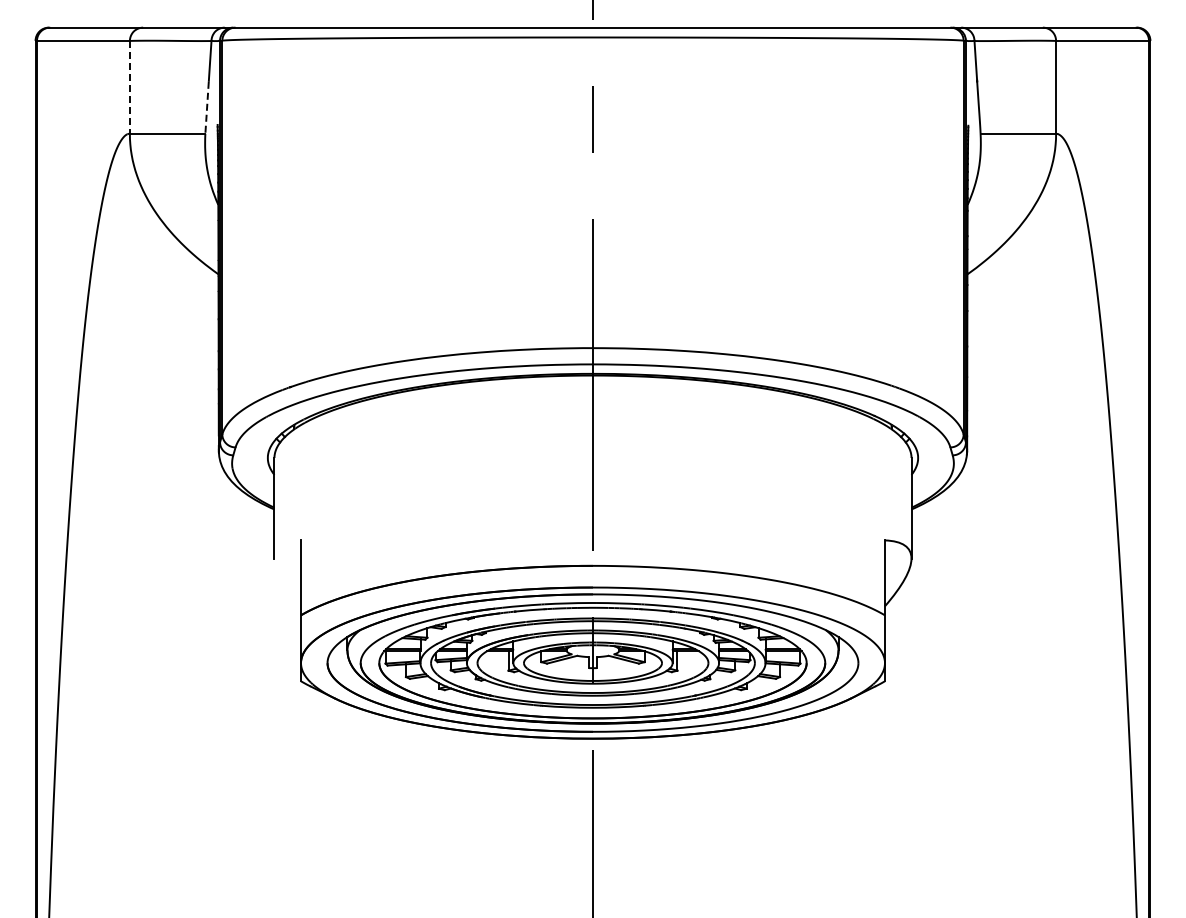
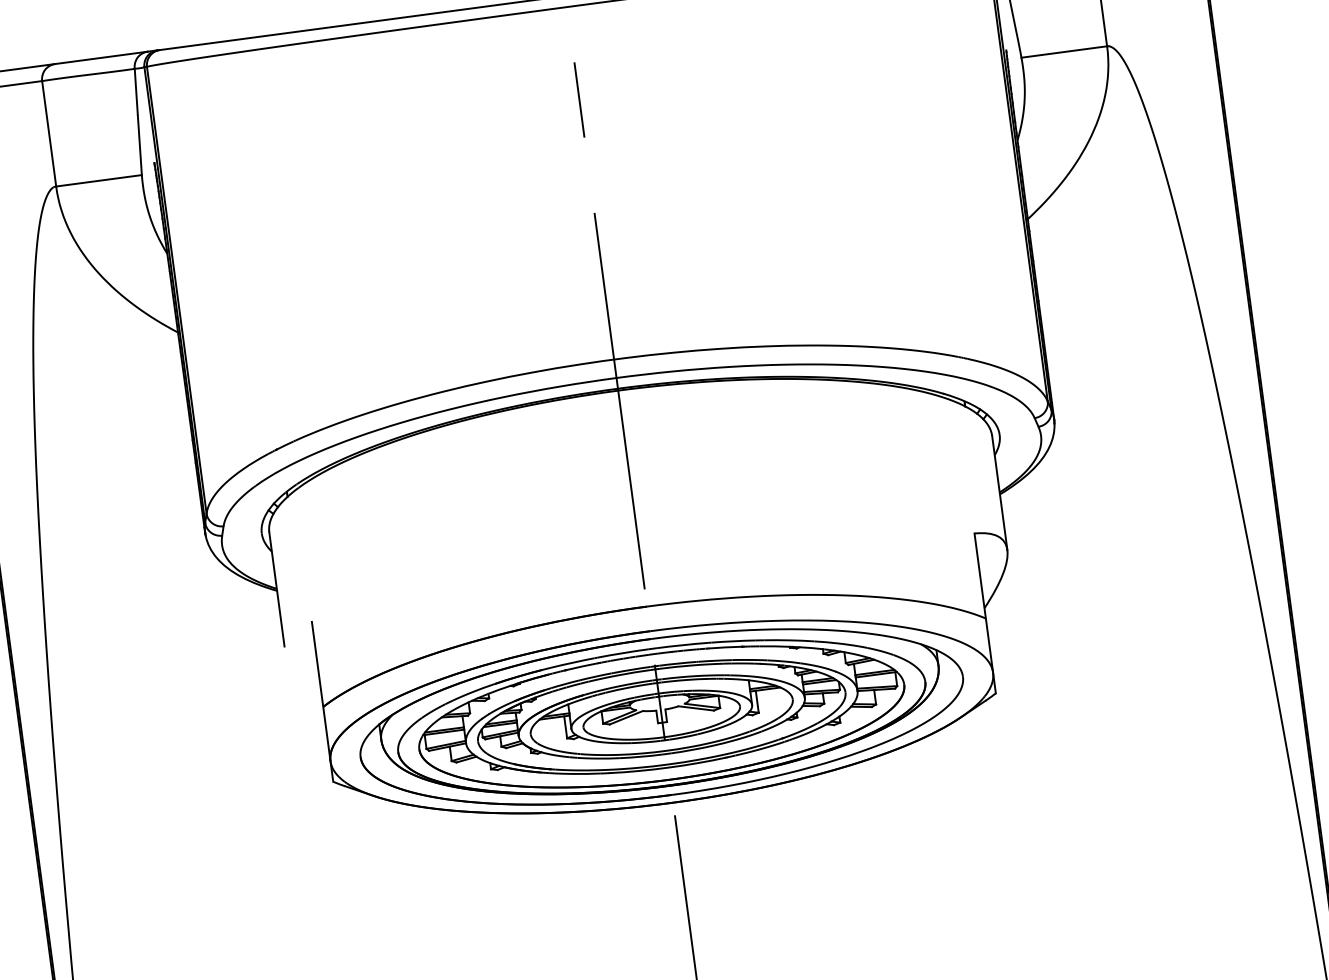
line: (129, 87) -> (48, 133), dashed -> solid
line: (207, 108) -> (140, 146), dashed -> solid

